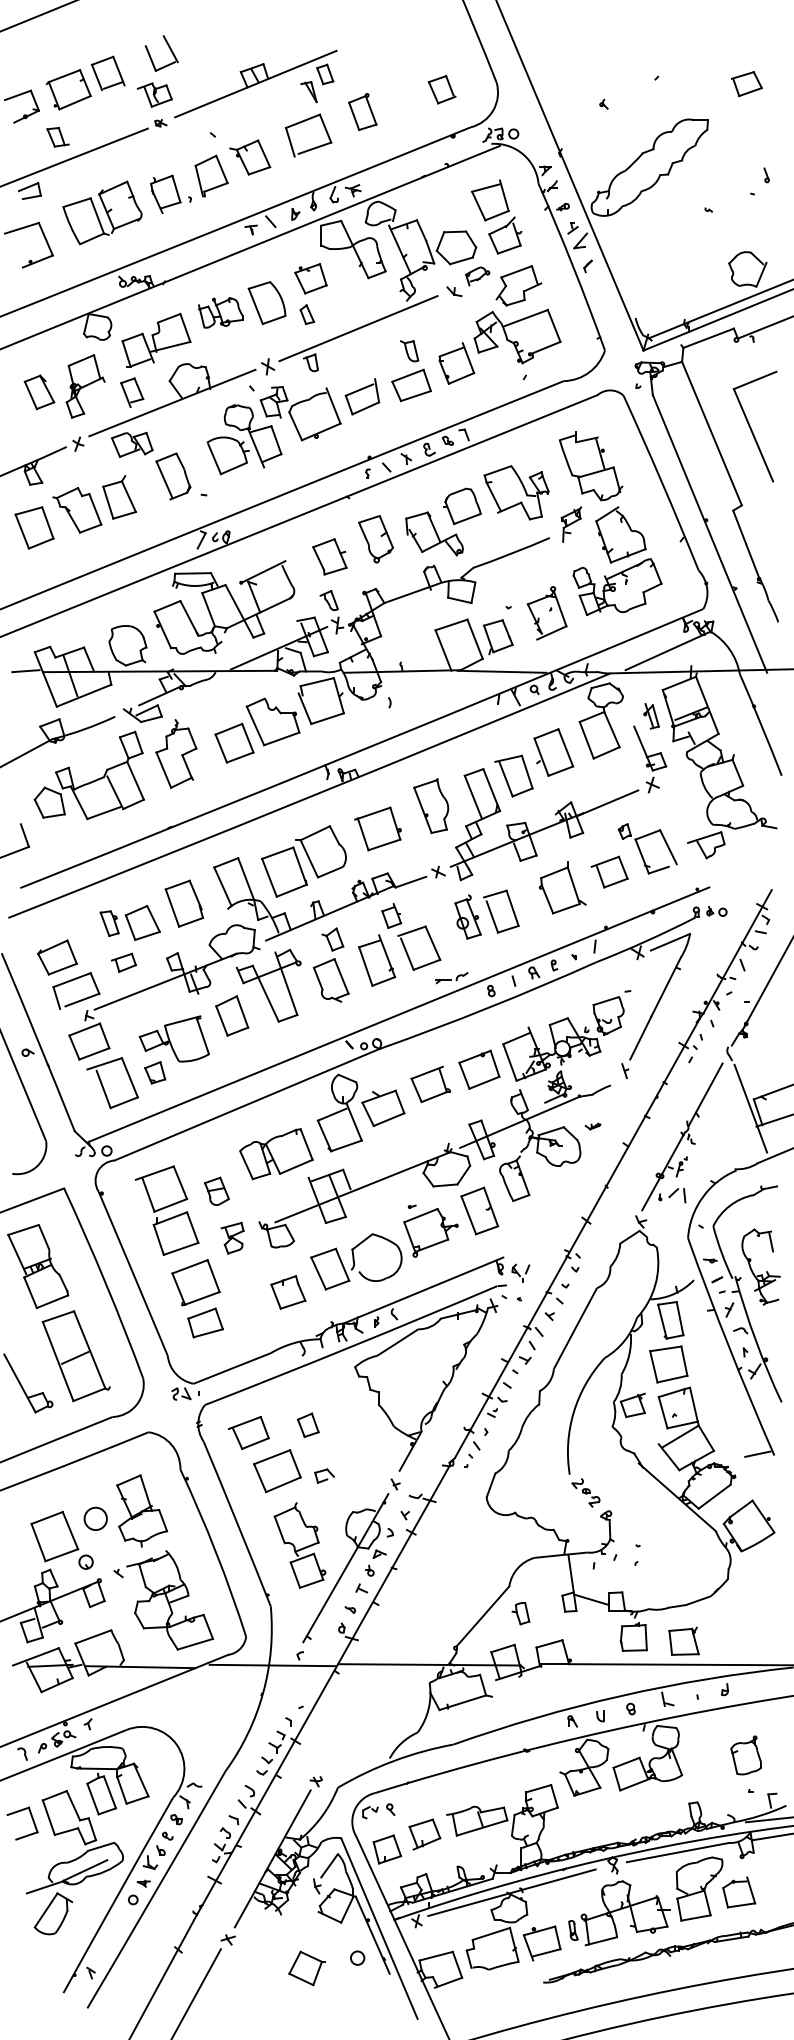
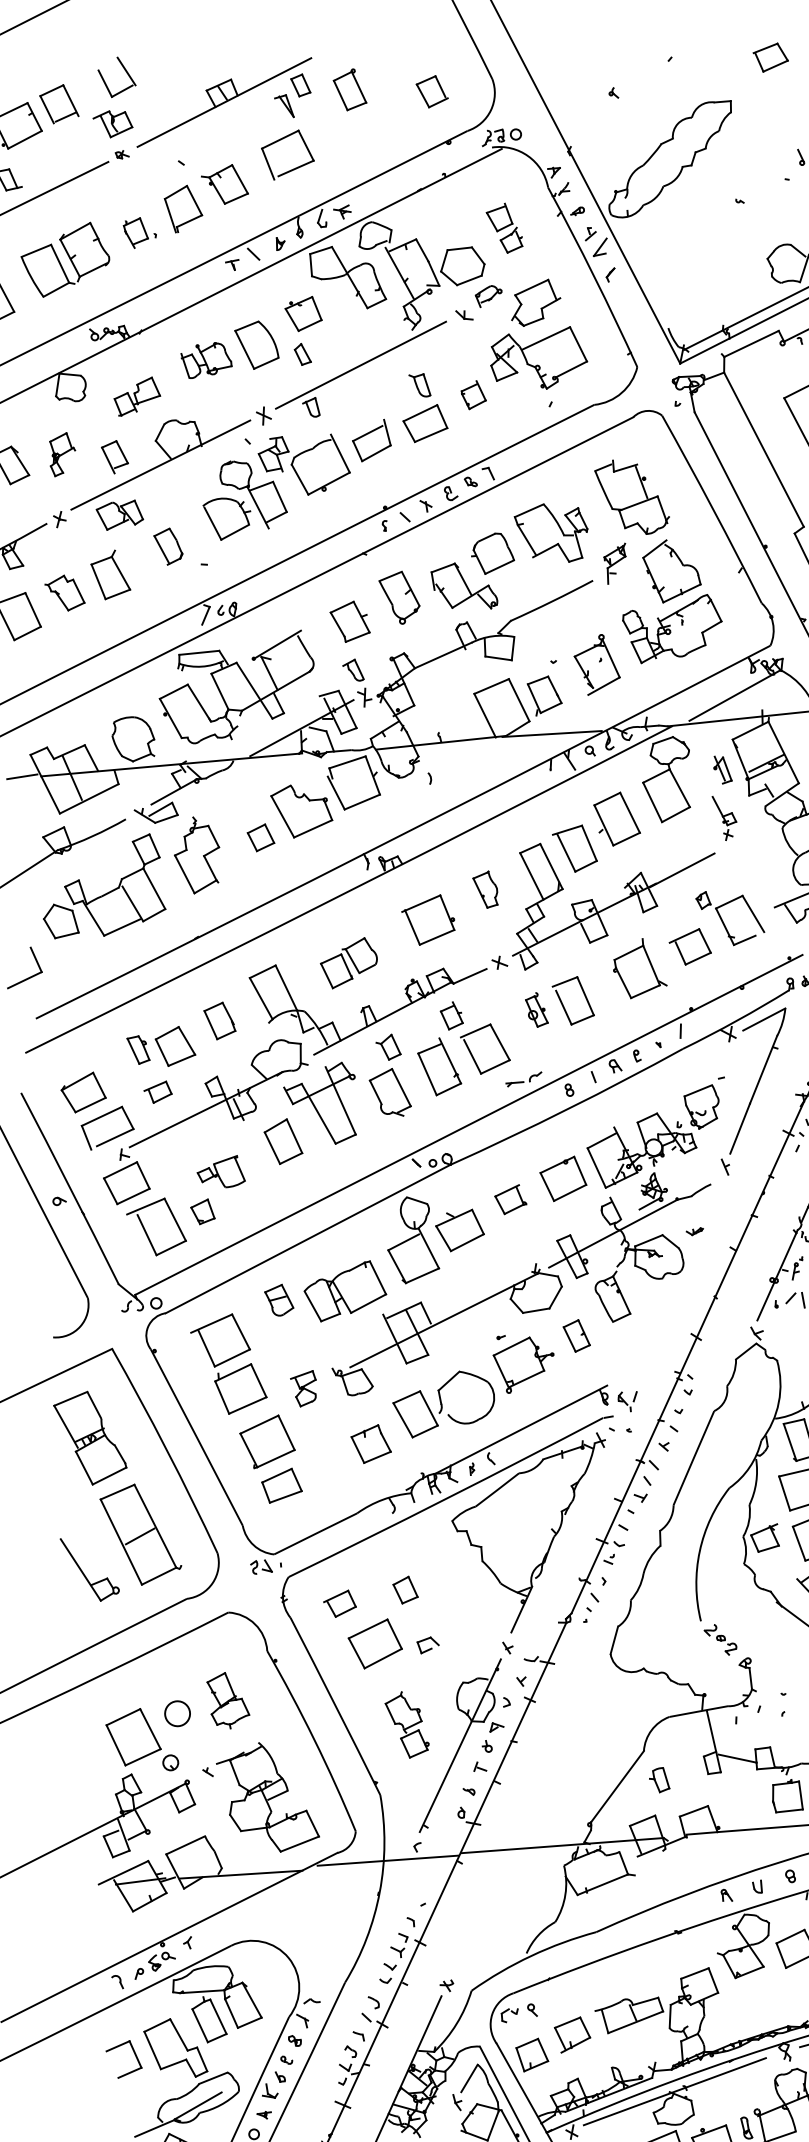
part: (362, 111) -> (349, 89), moved
part: (170, 193) -> (139, 232), size x0.7
part: (496, 216) -> (504, 227), size x0.6
part: (156, 339) -> (137, 395), size x0.6
part: (456, 363) -> (473, 395), size x0.6
part: (85, 386) -> (62, 454), size x0.6
part: (173, 476) -> (168, 546), size x0.7
part: (77, 510) -> (64, 593), size x0.7
part: (234, 742) -> (260, 837), size x0.6
part: (650, 759) -> (725, 817), size x0.6
part: (431, 805) -> (485, 889), size x0.6
part: (303, 861) -> (348, 963), size x0.6
part: (184, 903) -> (220, 1020), size x0.7
part: (467, 916) -> (536, 1009), size x0.7
part: (173, 1038) -> (220, 1172), size x0.6
part: (430, 1084) -> (510, 1199), size x0.7
part: (216, 1190) -> (278, 1299), moved
part: (479, 1210) -> (576, 1335), size x0.6
part: (248, 1432) -> (339, 1603), size x0.7
part: (142, 1510) -> (228, 1700), size x0.7
part: (299, 1545) -> (406, 1724), size x0.7

